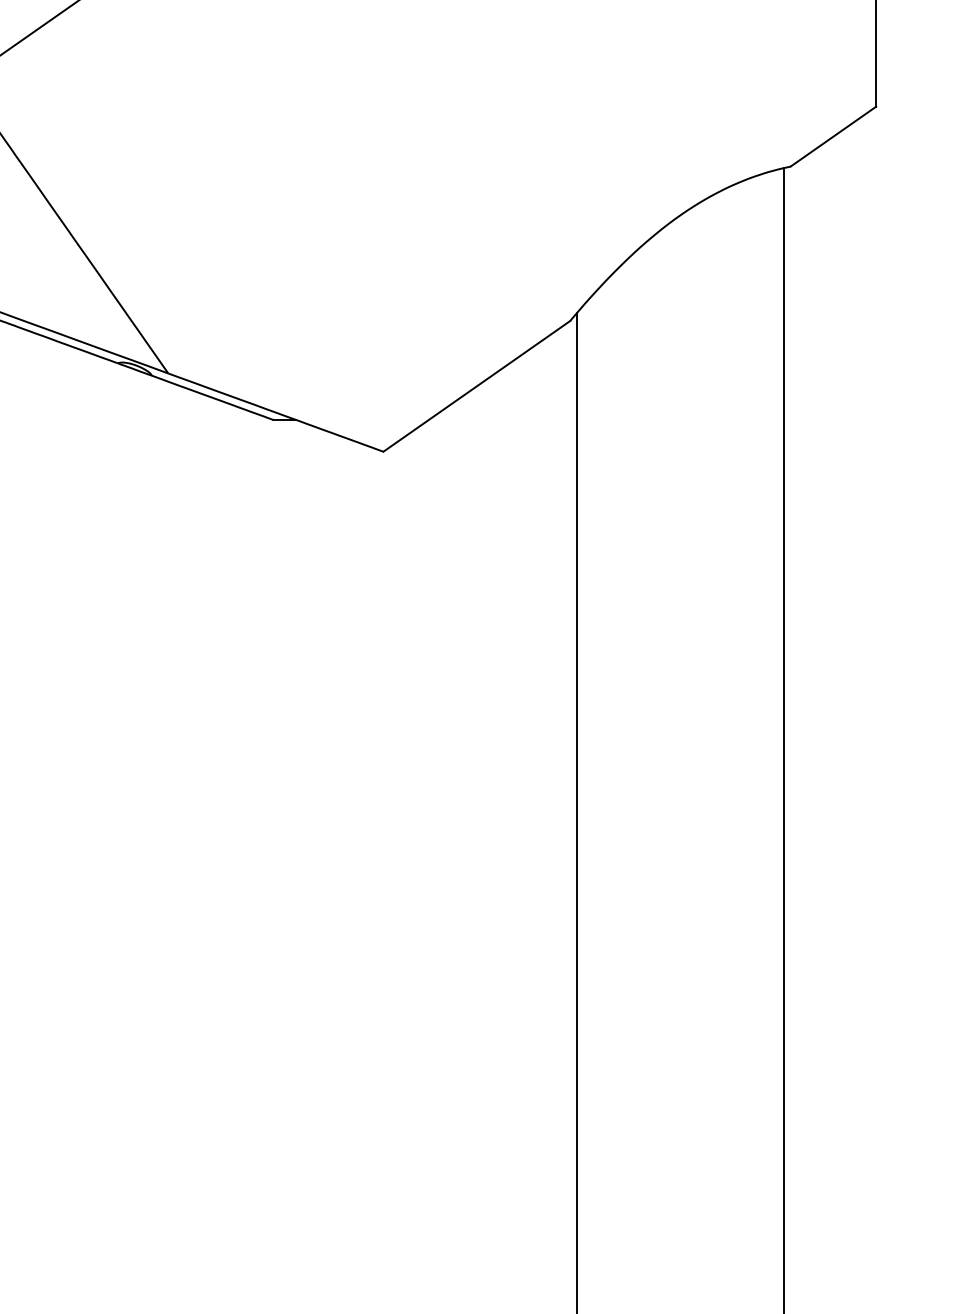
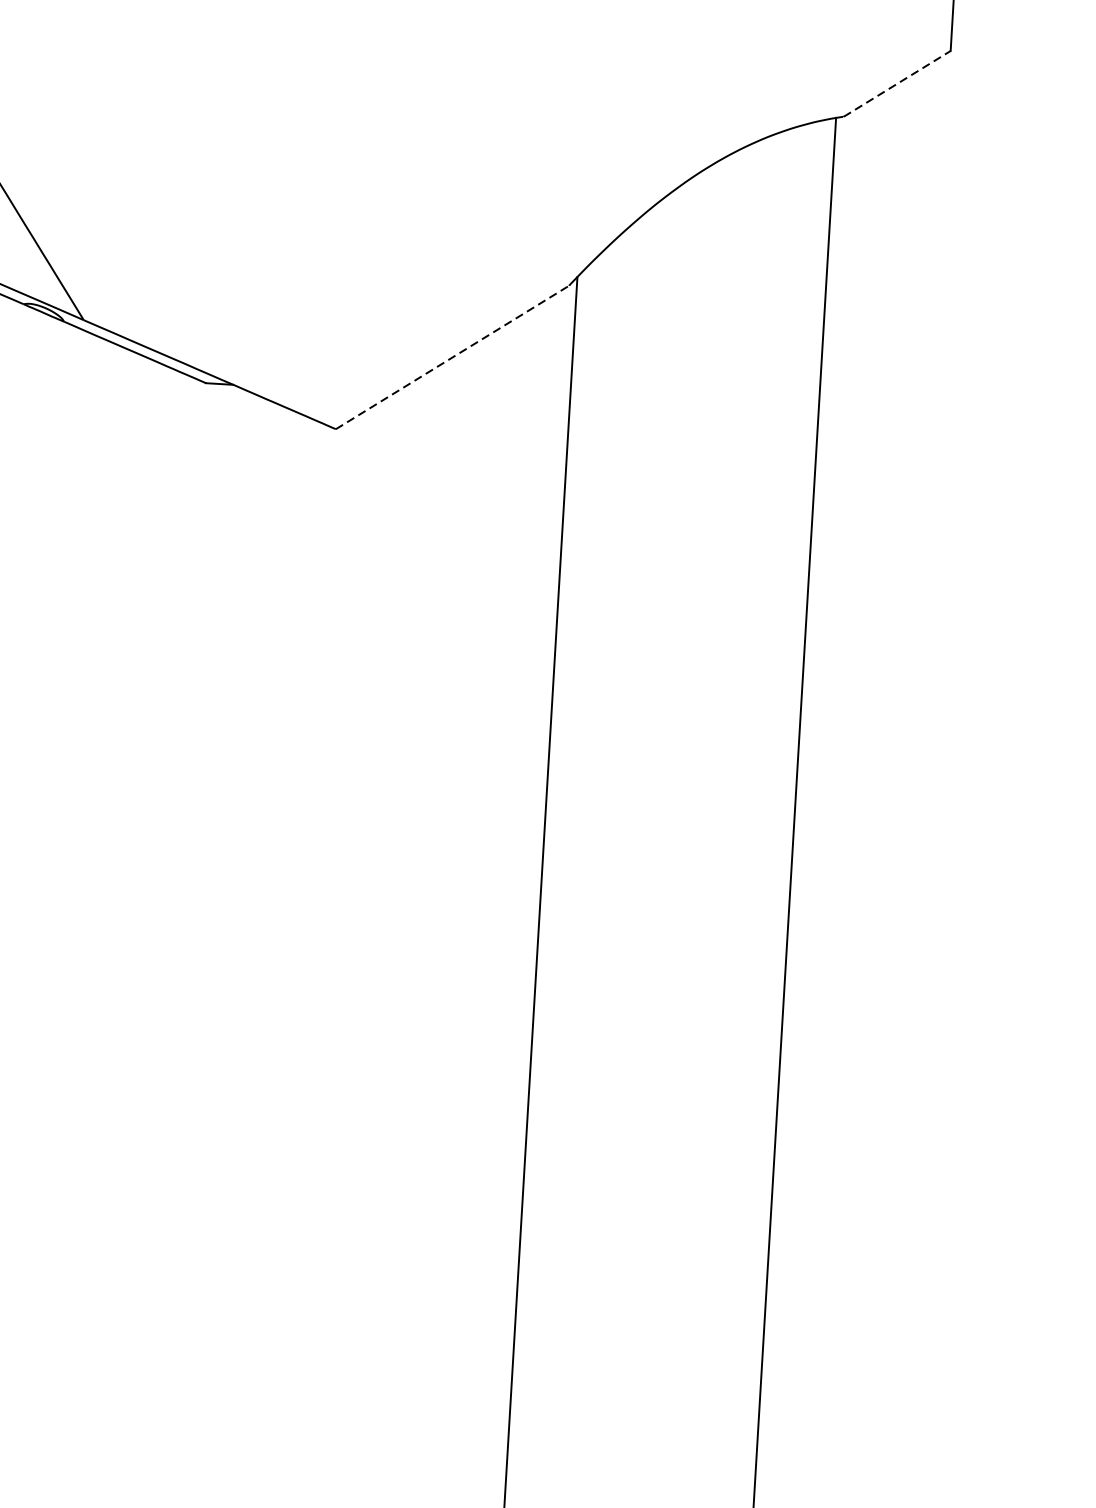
line: (833, 136) -> (897, 83), solid -> dashed
line: (477, 386) -> (453, 357), solid -> dashed

